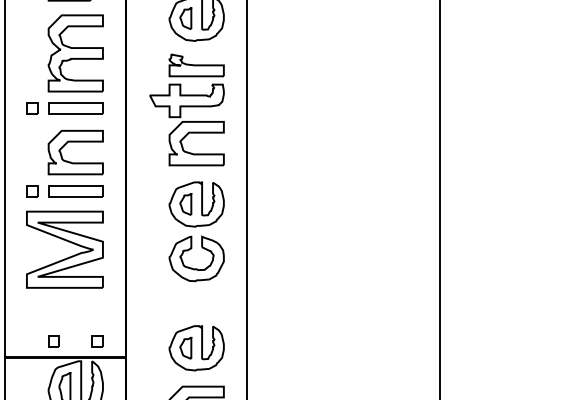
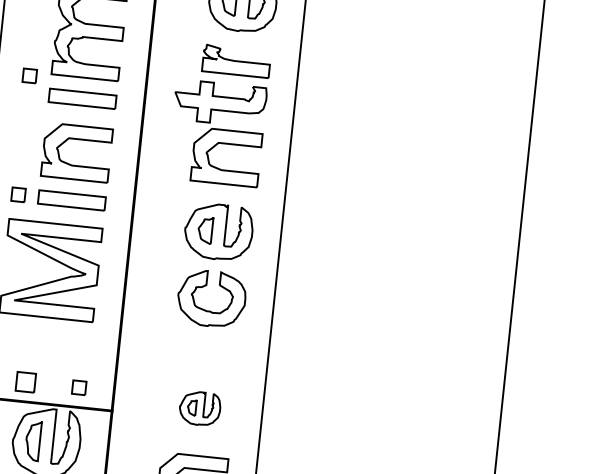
part: (32, 108) -> (30, 75), moved
part: (53, 341) -> (25, 381), size x1.4
part: (196, 348) -> (199, 408), size x0.6

